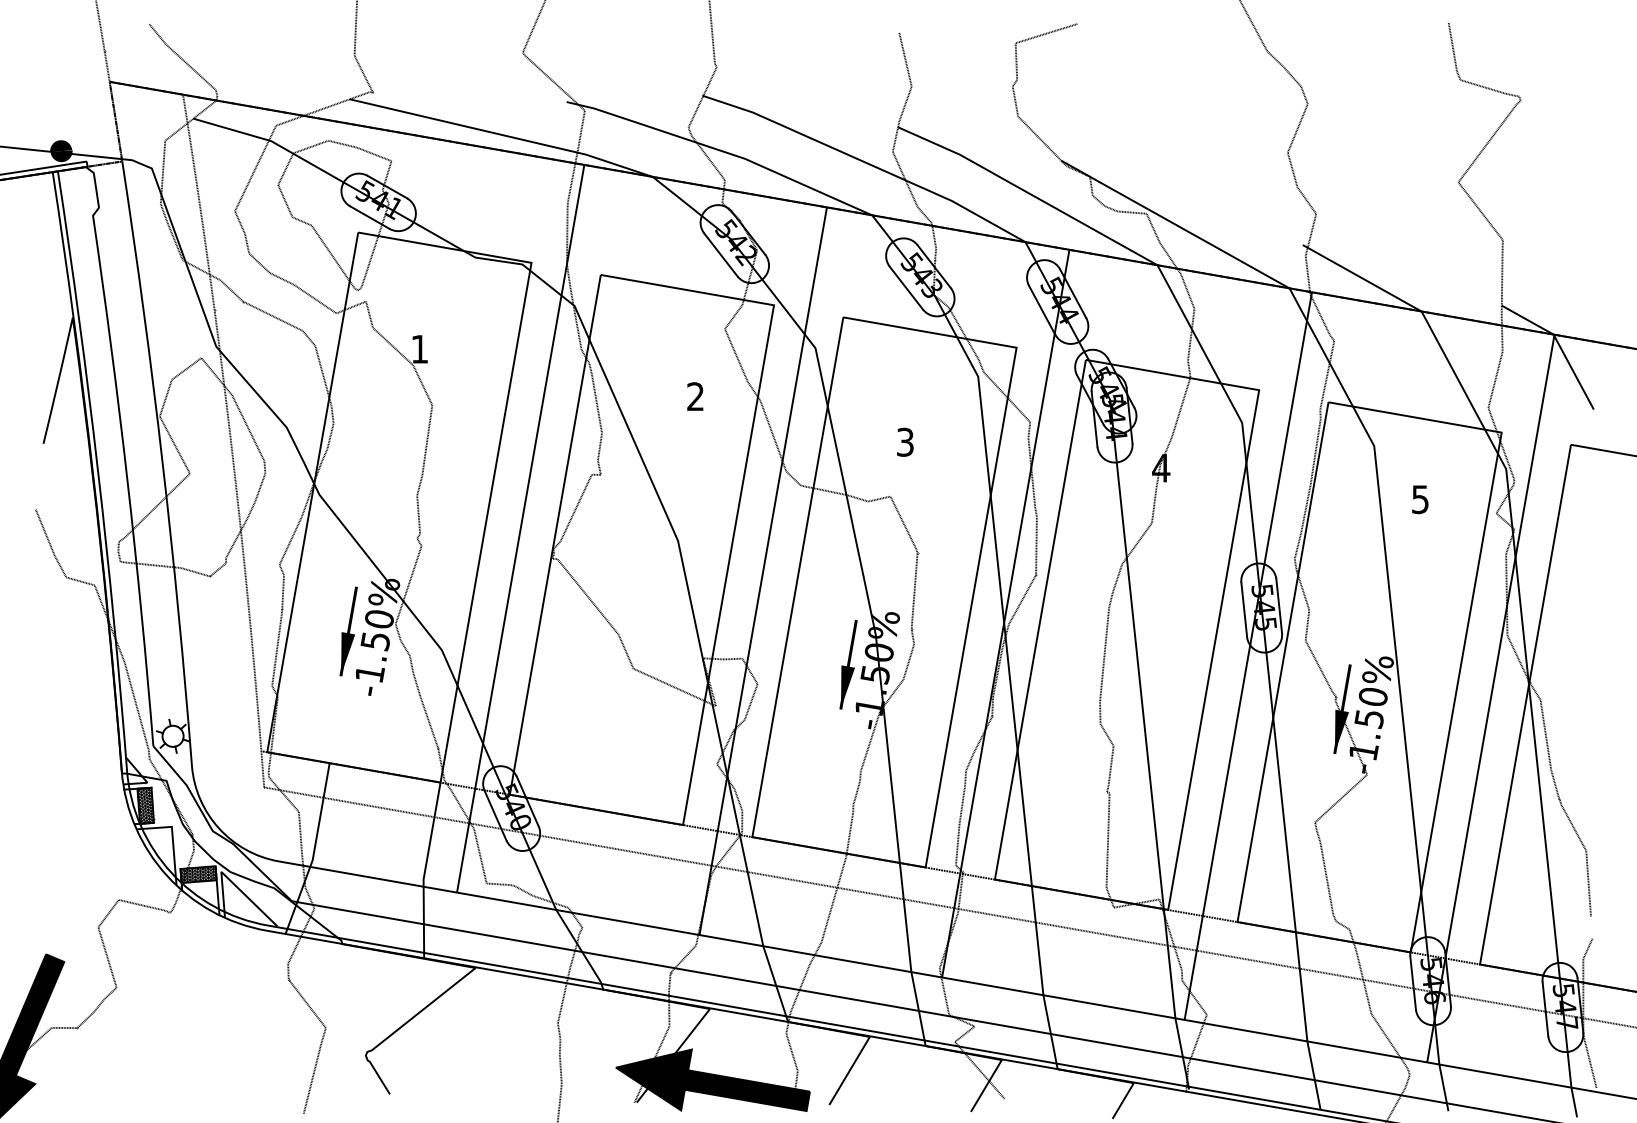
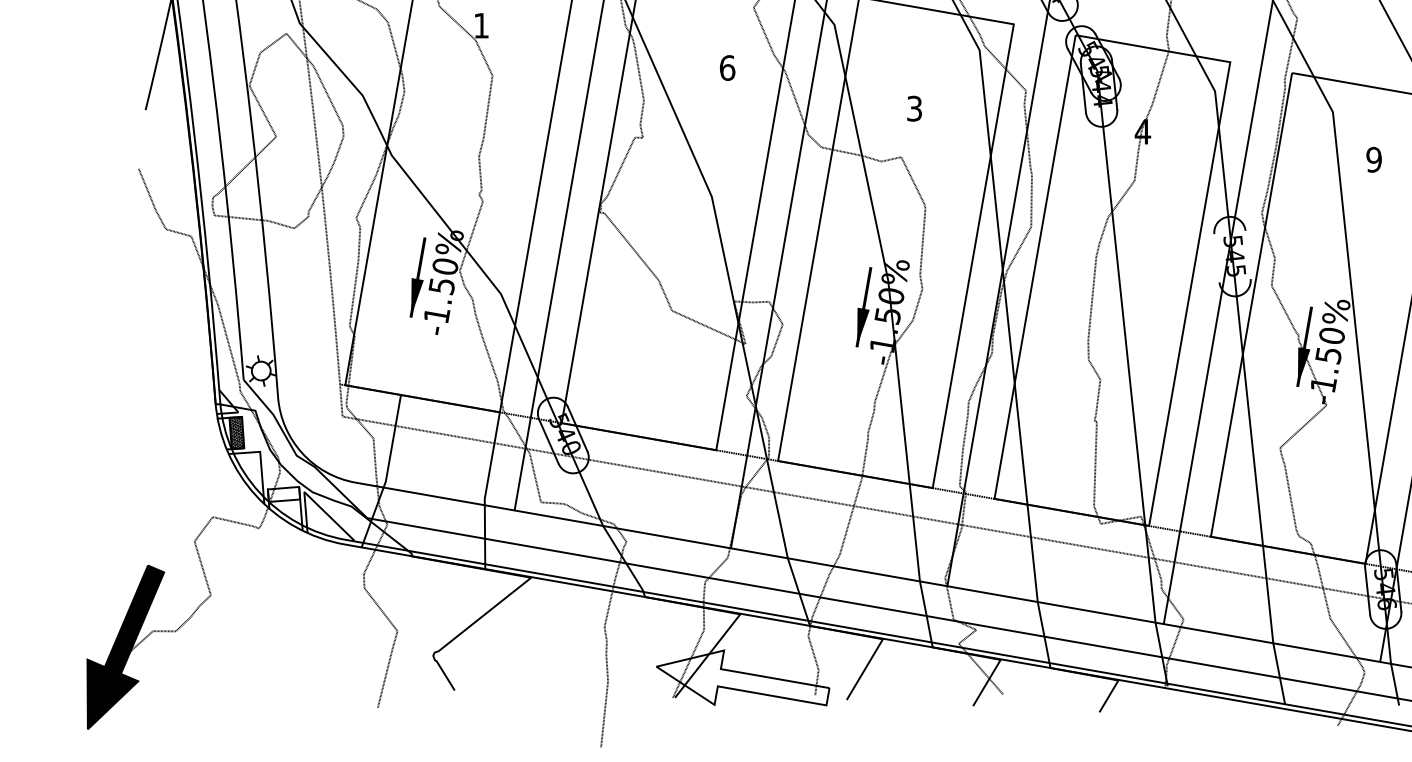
text: (695, 396) -> (727, 67), 2 -> 6
text: (1420, 499) -> (1374, 159), 5 -> 9
line: (1279, 606) -> (1248, 255), removed
line: (1244, 609) -> (1217, 257), removed
hatch: (198, 874) -> (283, 494), removed
fill: (712, 1080) -> (742, 678), removed

